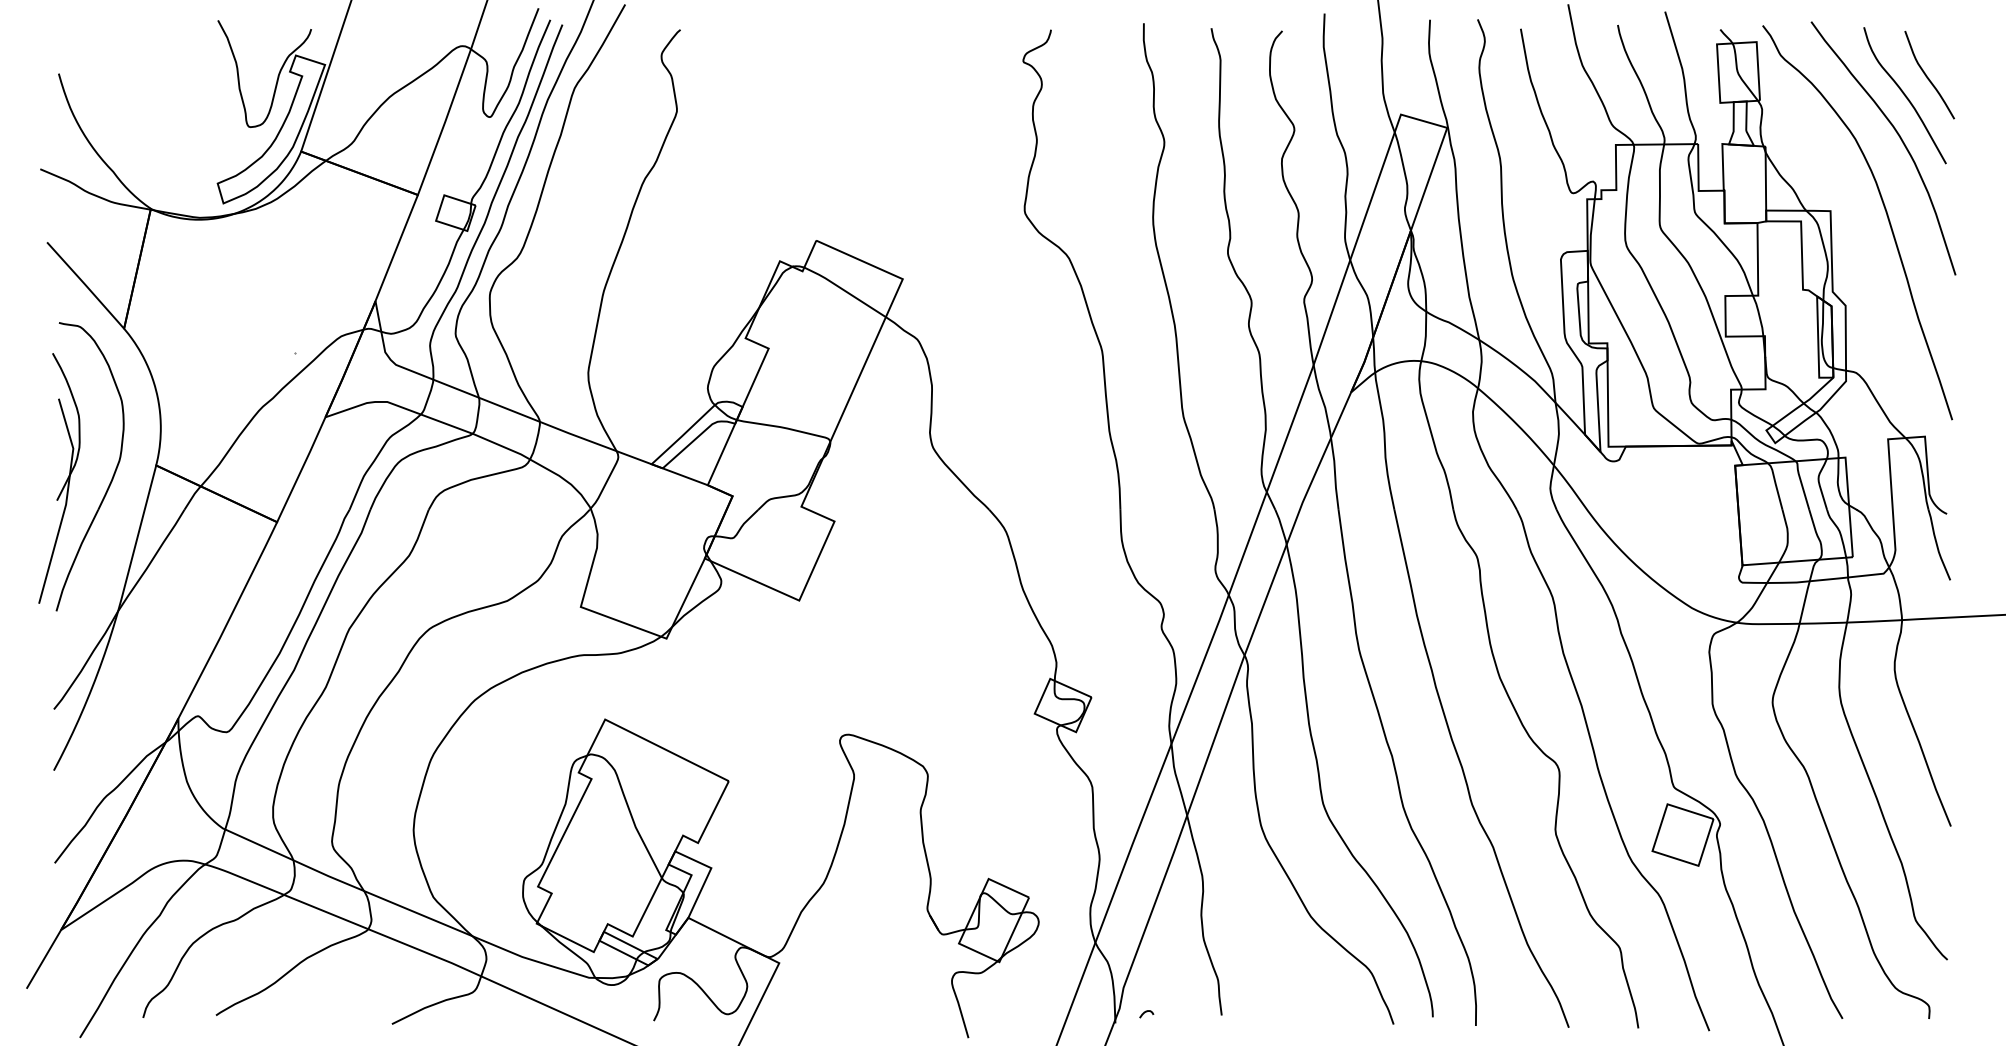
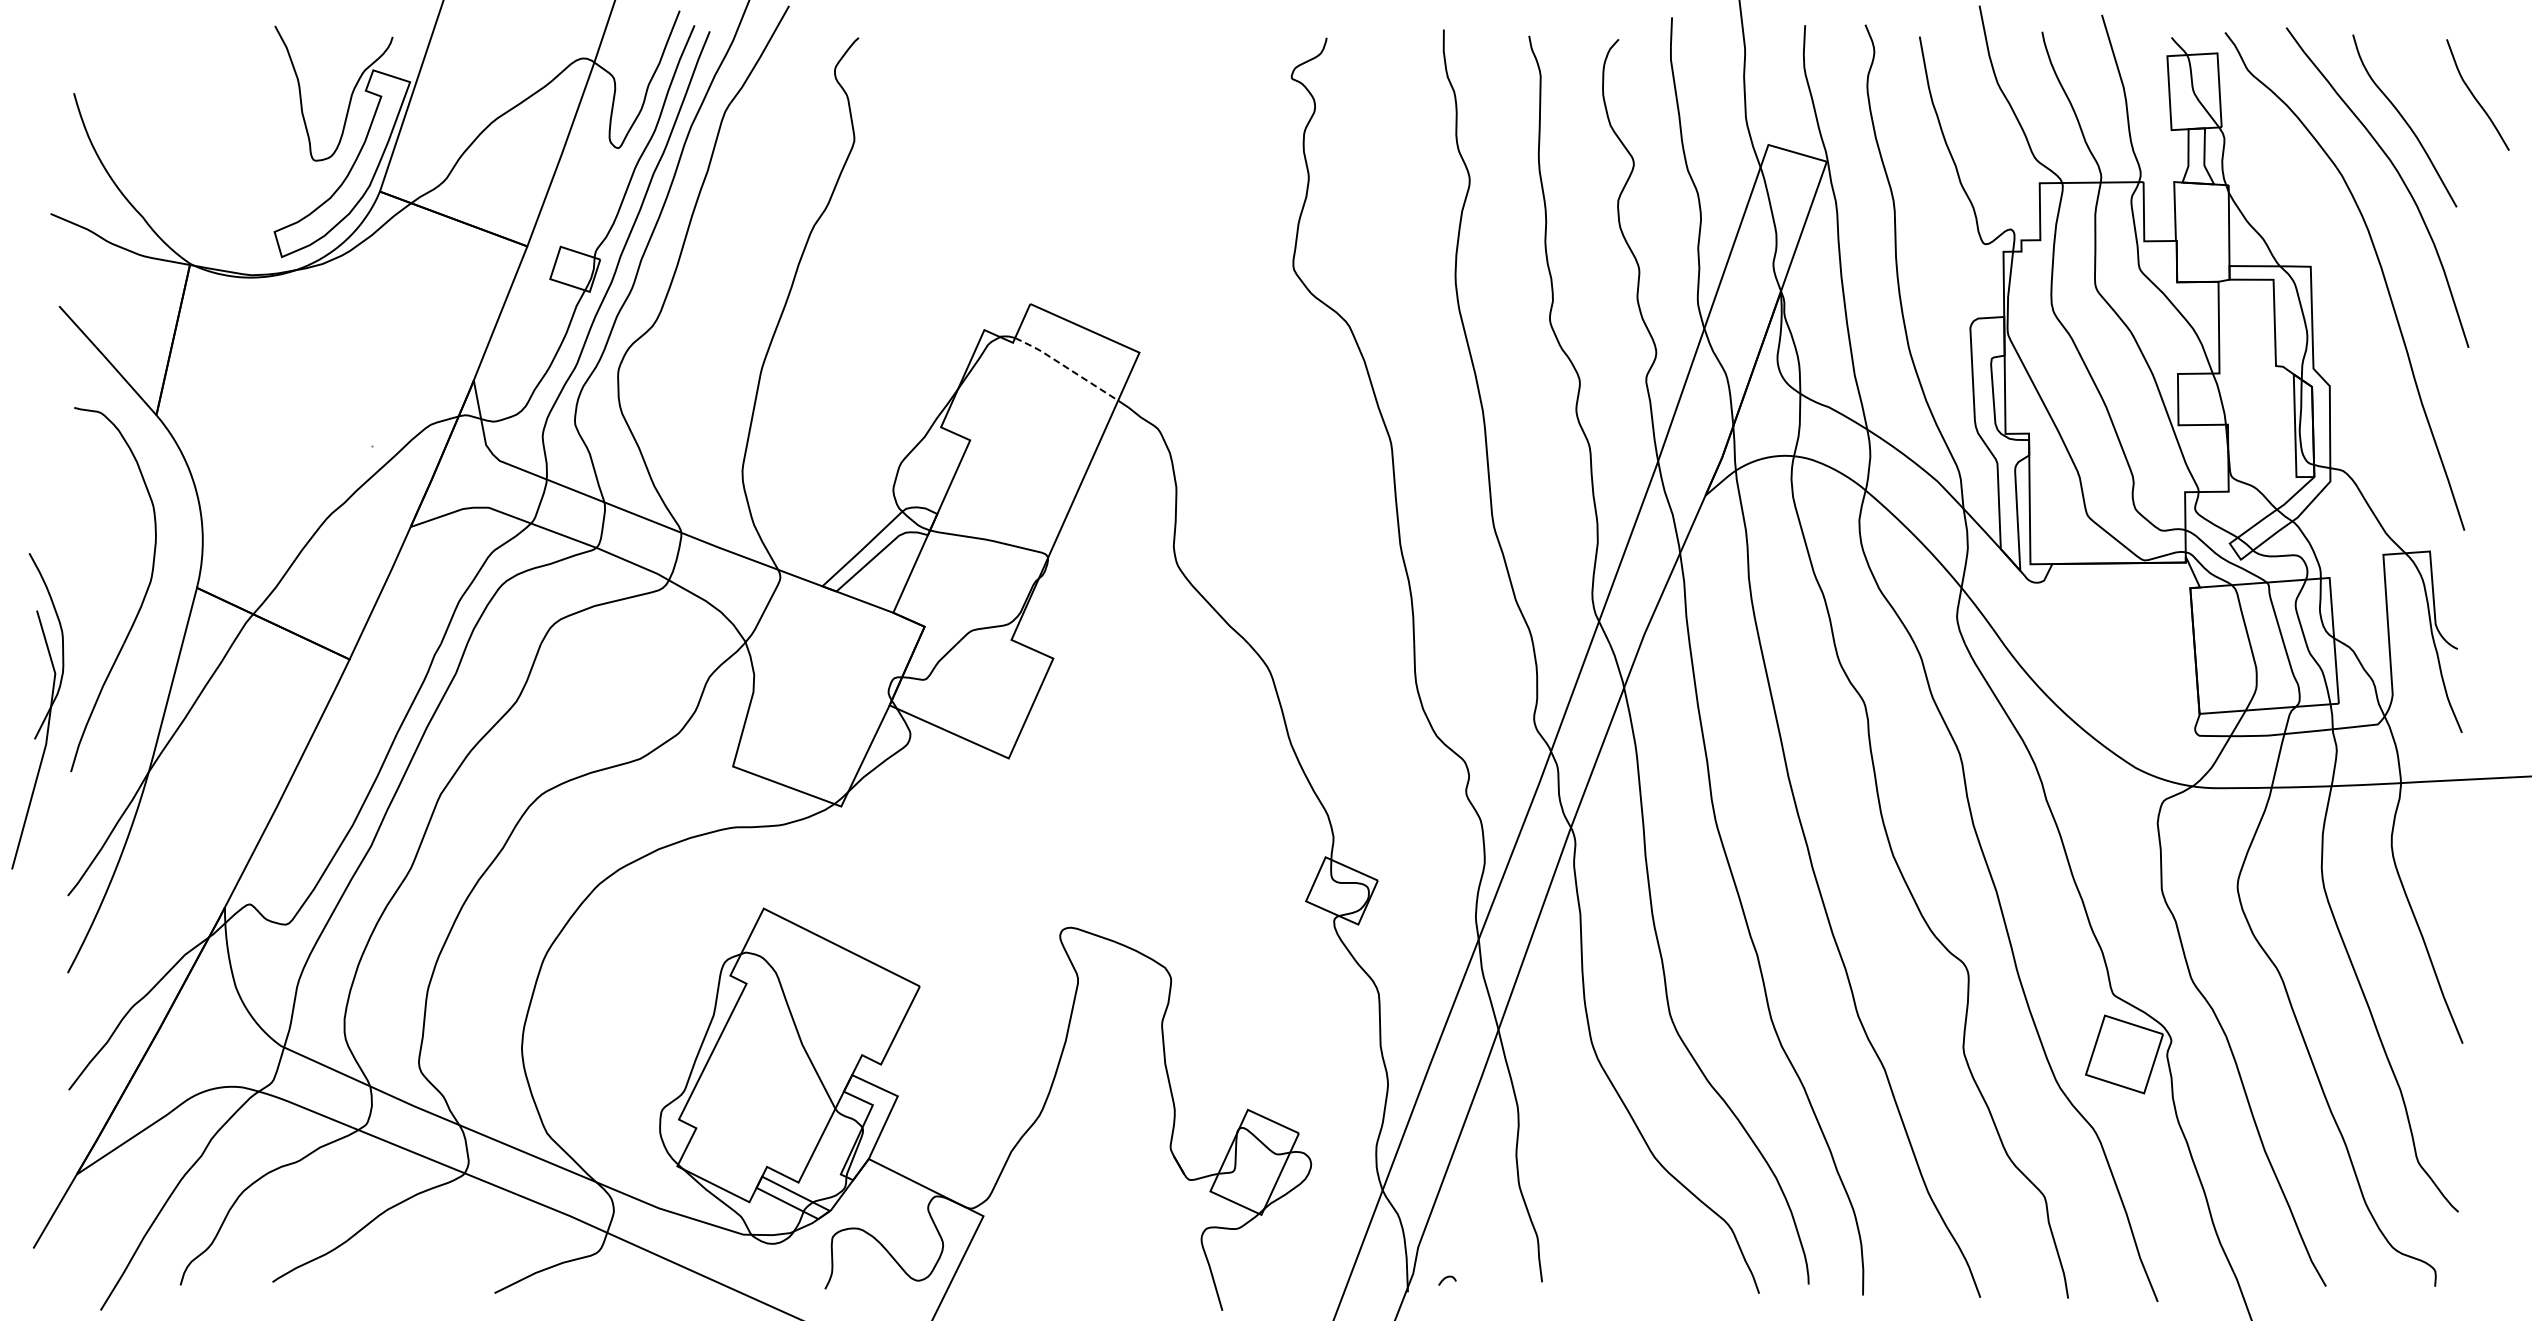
curve: (1926, 75) -> (2474, 95), moved
line: (844, 290) -> (1066, 367), solid -> dashed
part: (65, 481) -> (45, 715), moved

